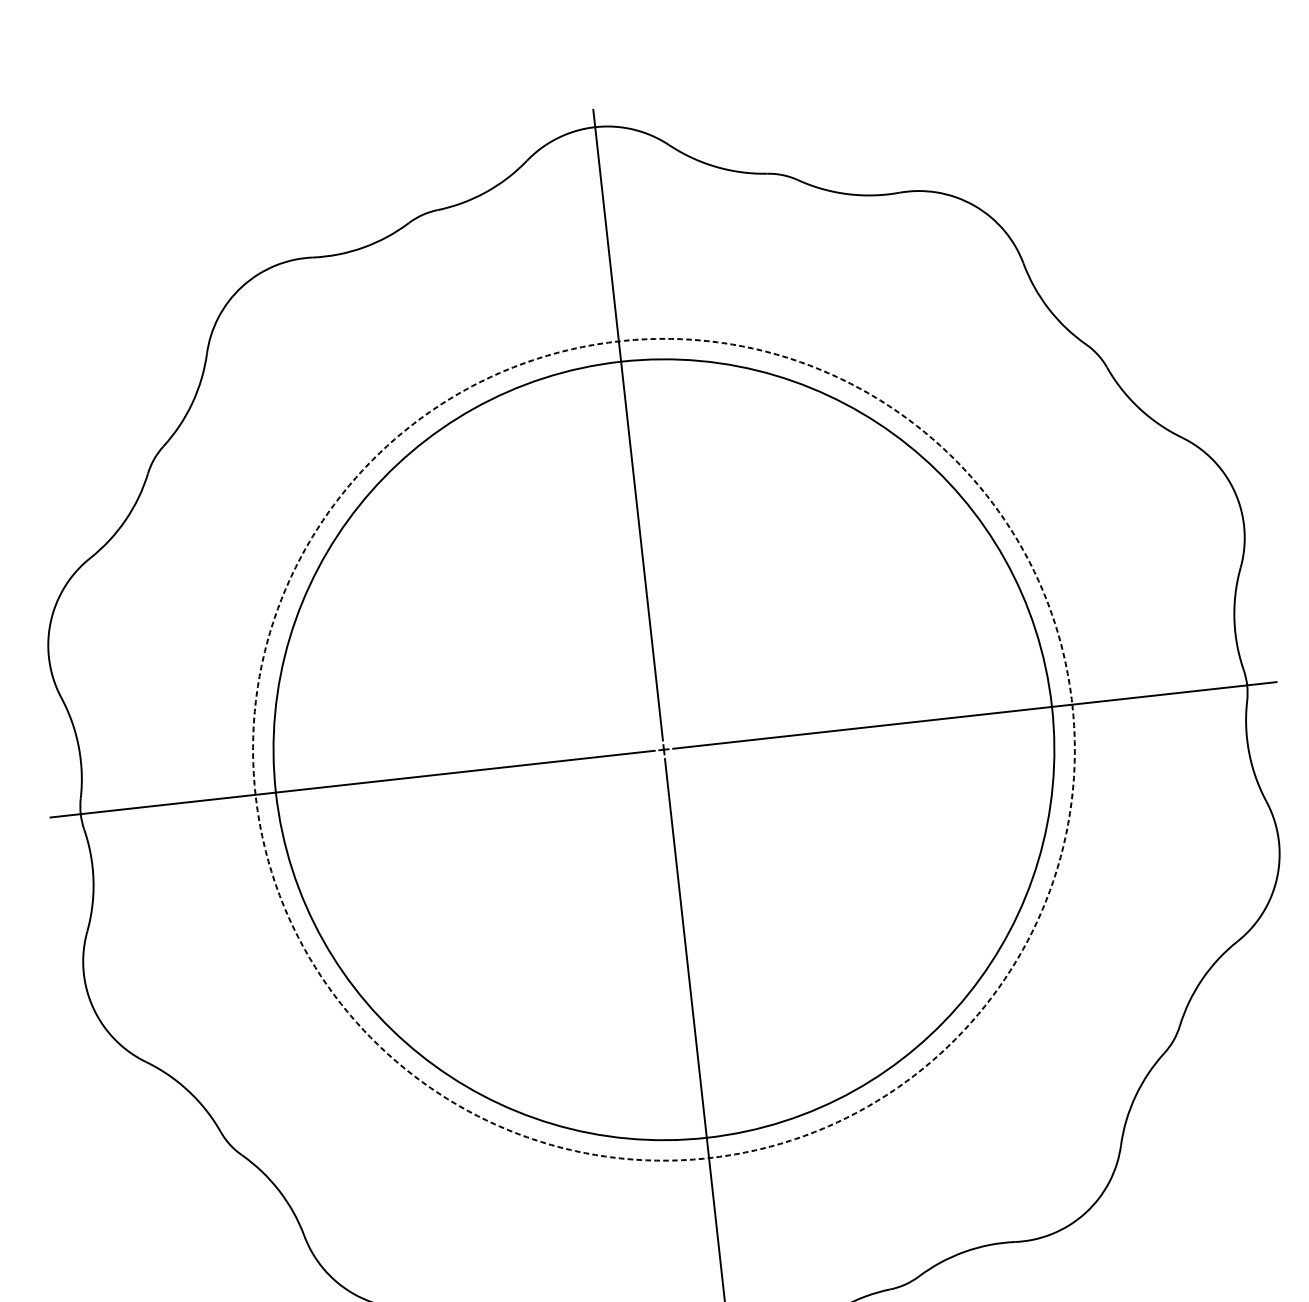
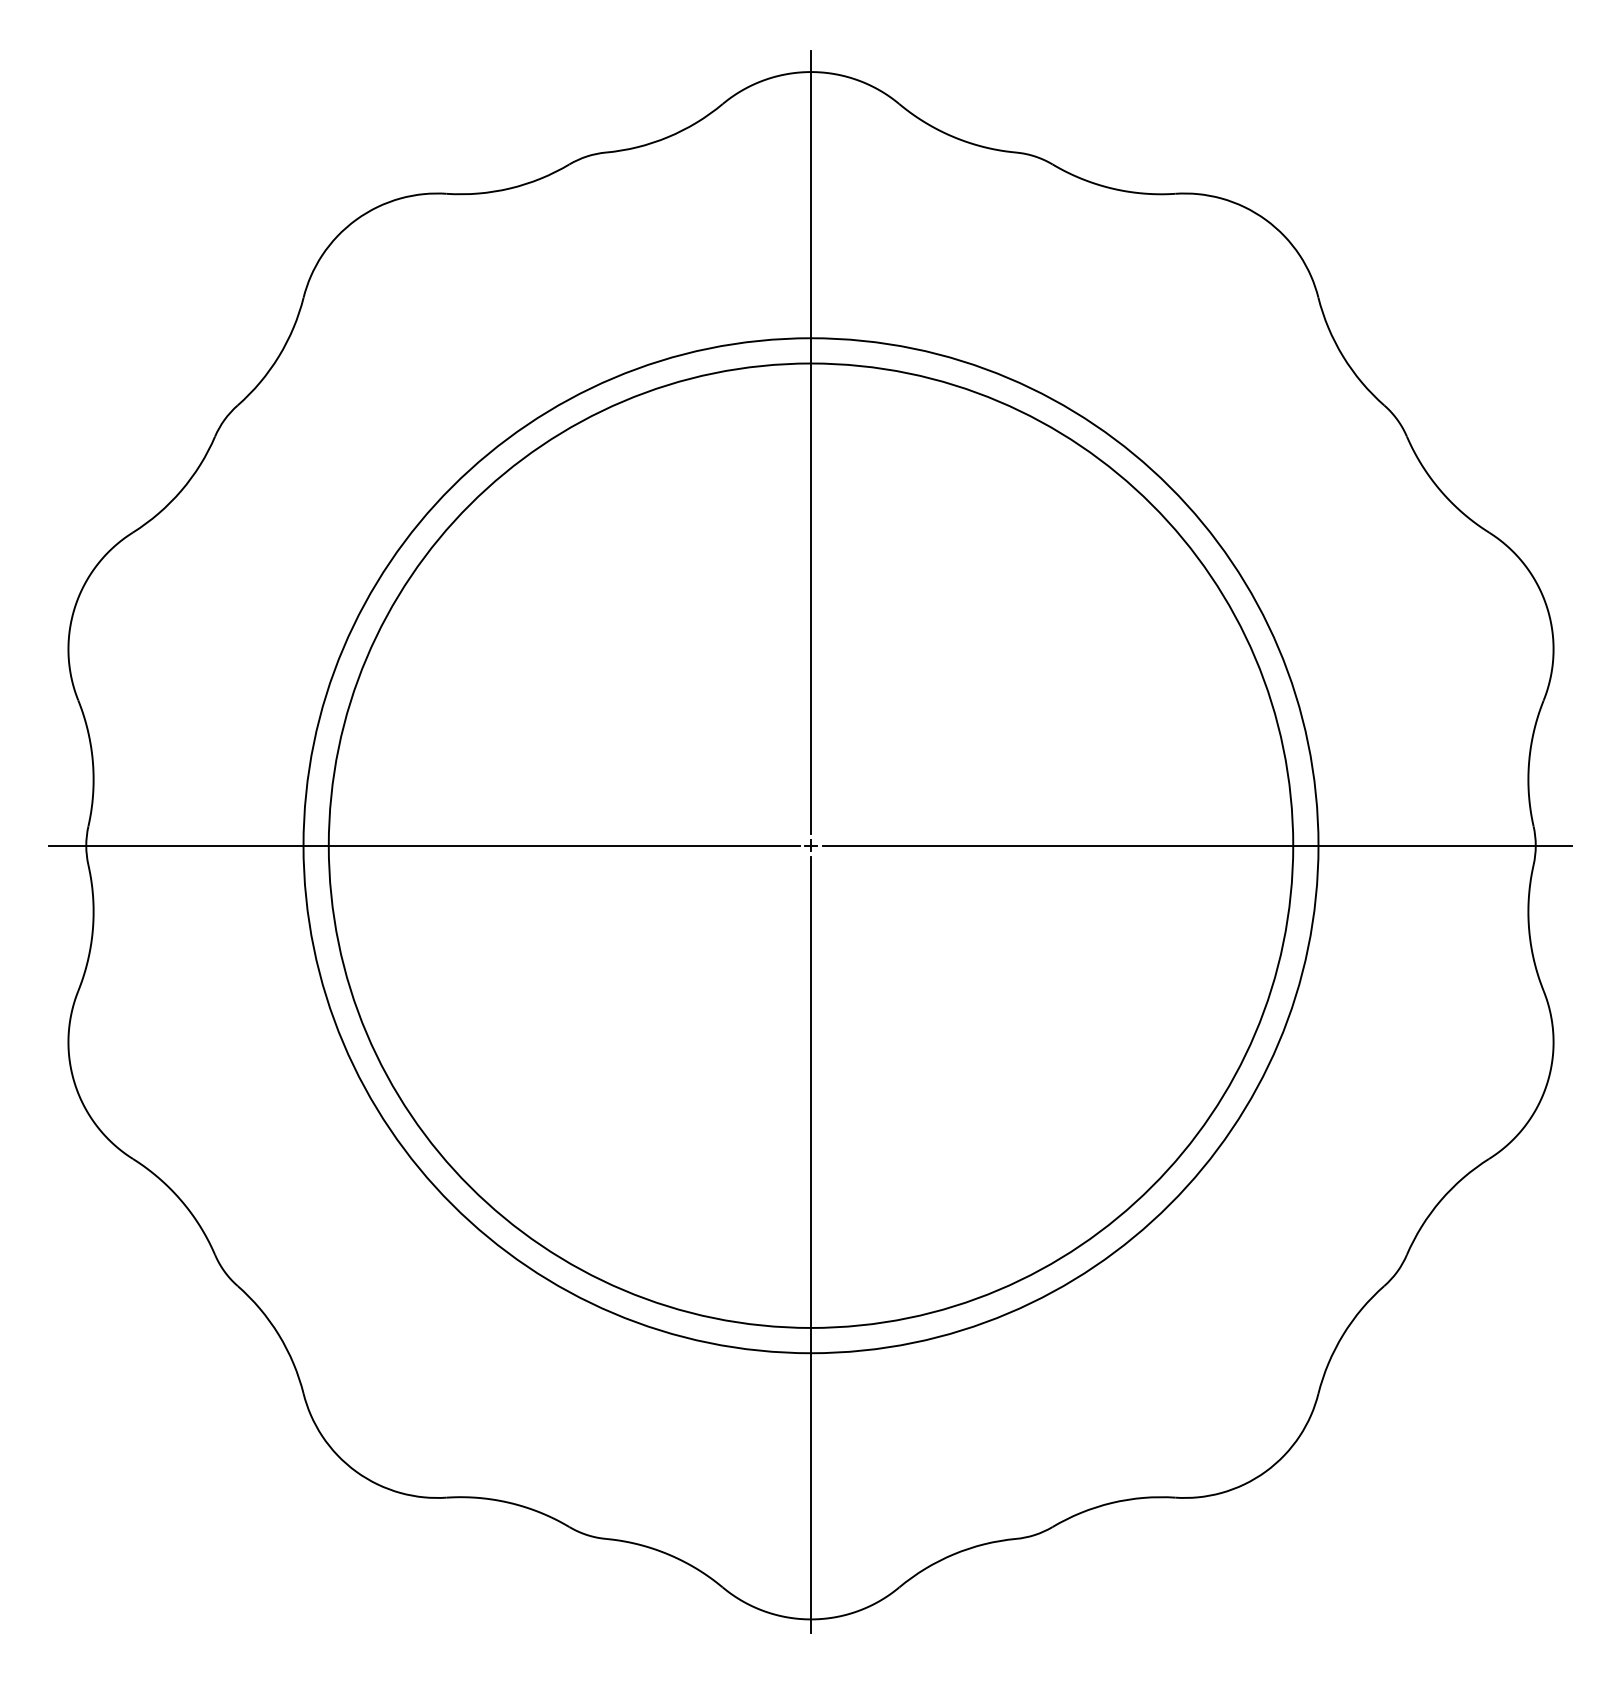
circle: (663, 749) -> (810, 845), dashed -> solid

